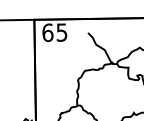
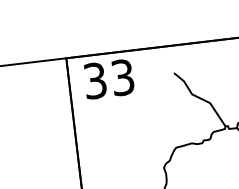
text: (54, 32) -> (108, 79), 65 -> 33

